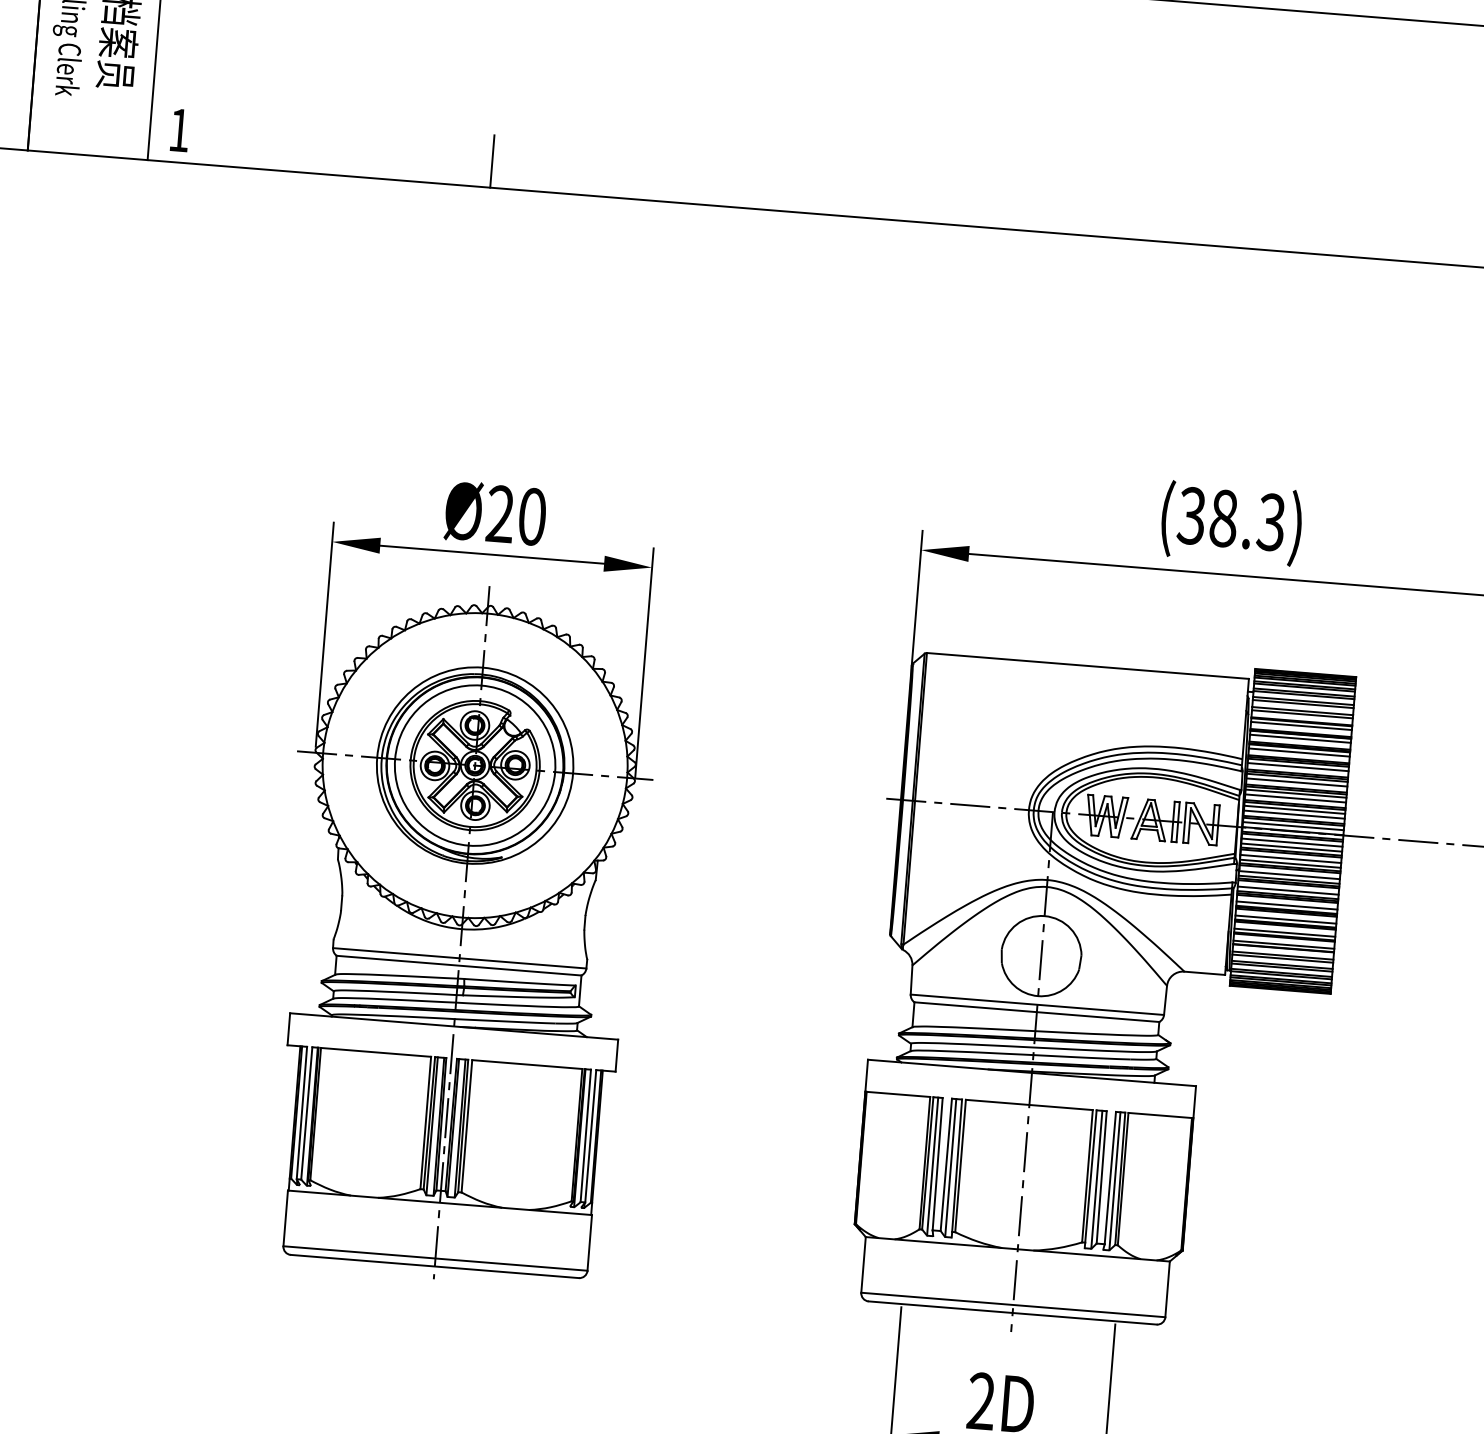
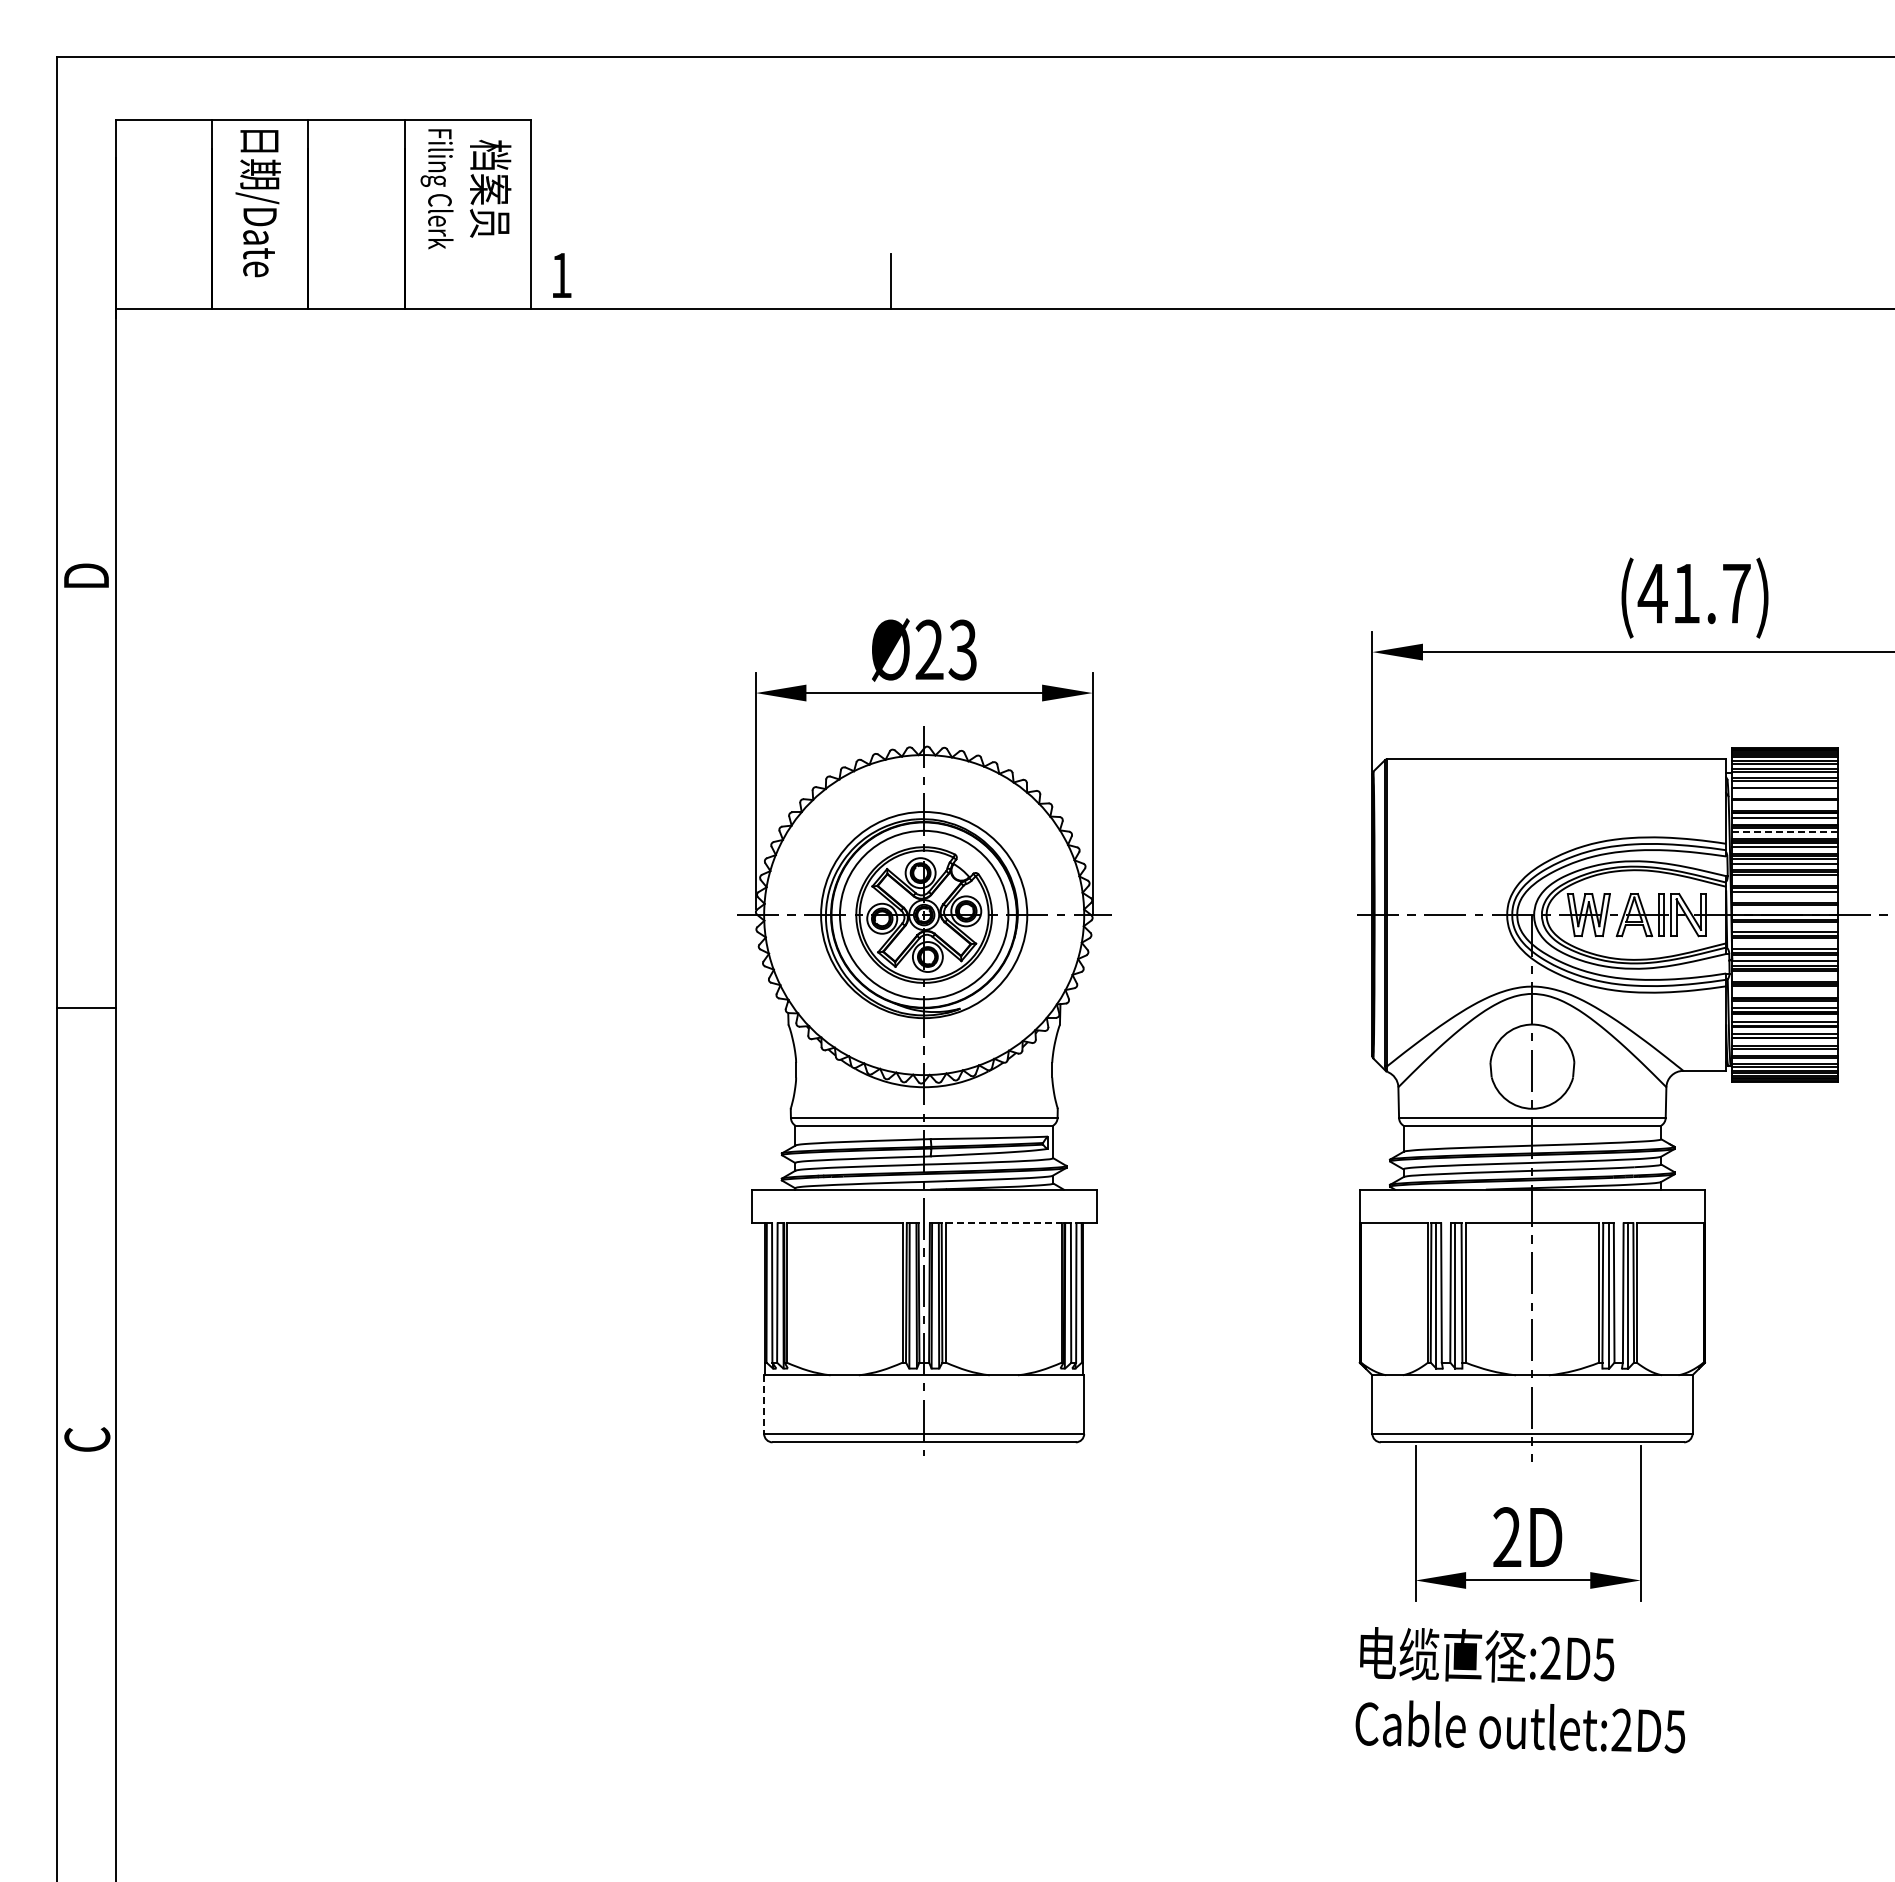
text: (531, 516) -> (962, 649), Ø20 -> Ø23
text: (1230, 518) -> (1693, 593), (38.3) -> (41.7)
line: (1302, 714) -> (1785, 791), removed
line: (1301, 726) -> (1785, 804), removed
line: (1298, 752) -> (1784, 832), solid -> dashed
line: (1295, 798) -> (1785, 880), removed
line: (1294, 814) -> (1785, 897), removed
line: (1293, 826) -> (1785, 909), removed
line: (1292, 842) -> (1785, 926), removed
line: (1291, 859) -> (1785, 944), removed
line: (1288, 890) -> (1785, 977), removed
line: (1287, 905) -> (1785, 993), removed
line: (526, 1064) -> (1003, 1223), solid -> dashed
line: (285, 1219) -> (764, 1405), solid -> dashed

